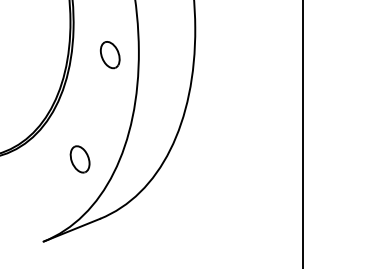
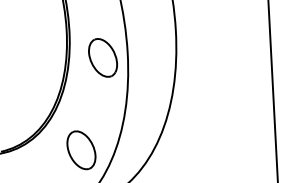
part: (109, 54) -> (102, 57), size x1.67
part: (79, 159) -> (80, 150), size x1.67

